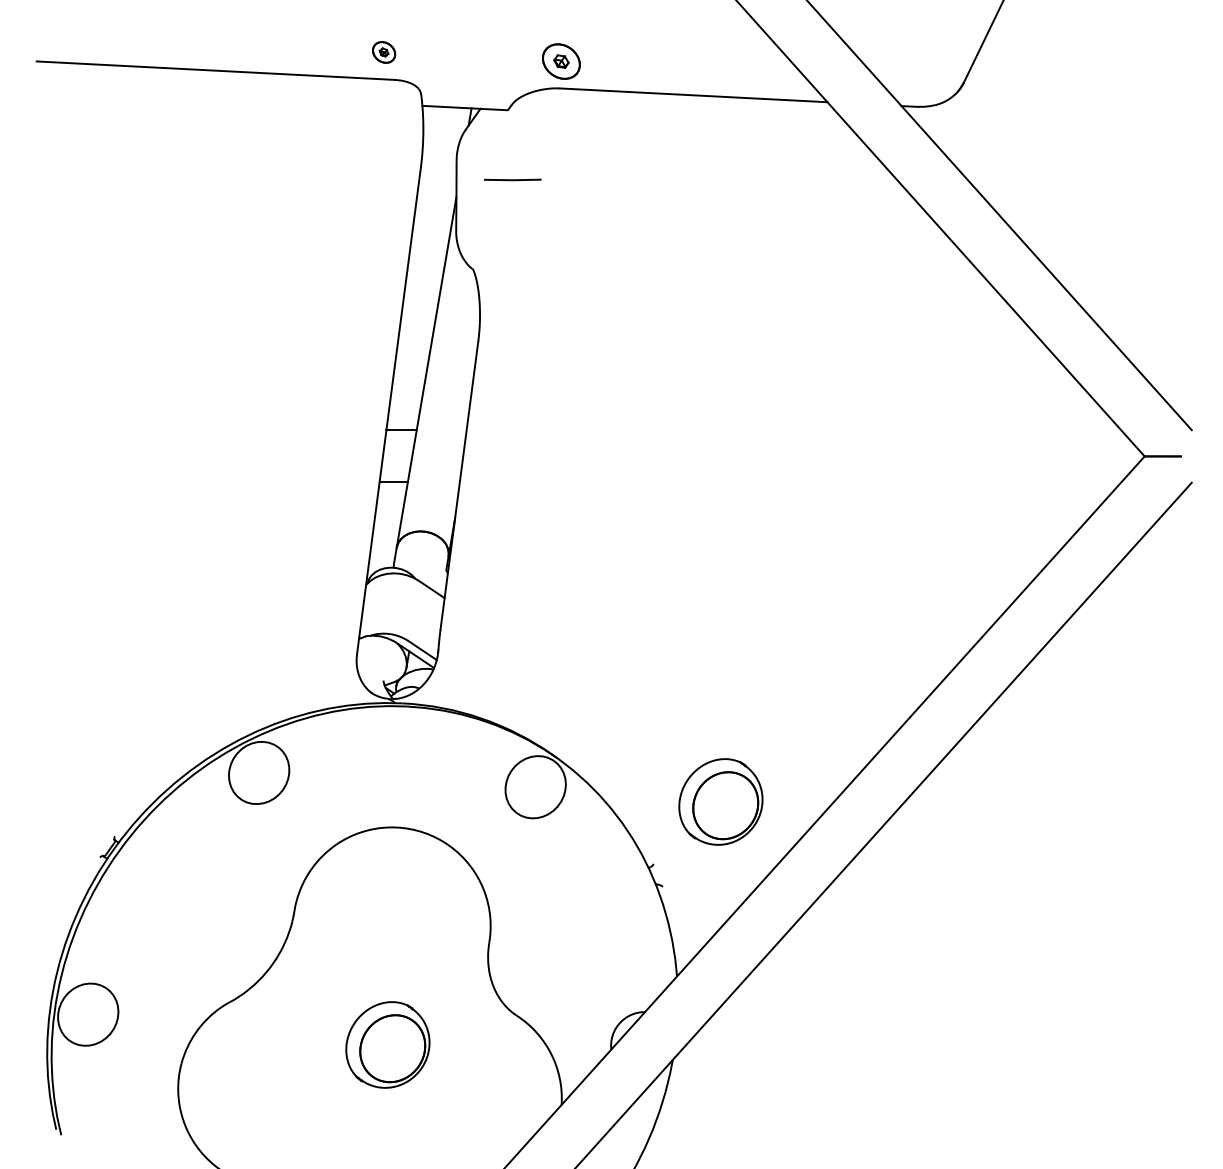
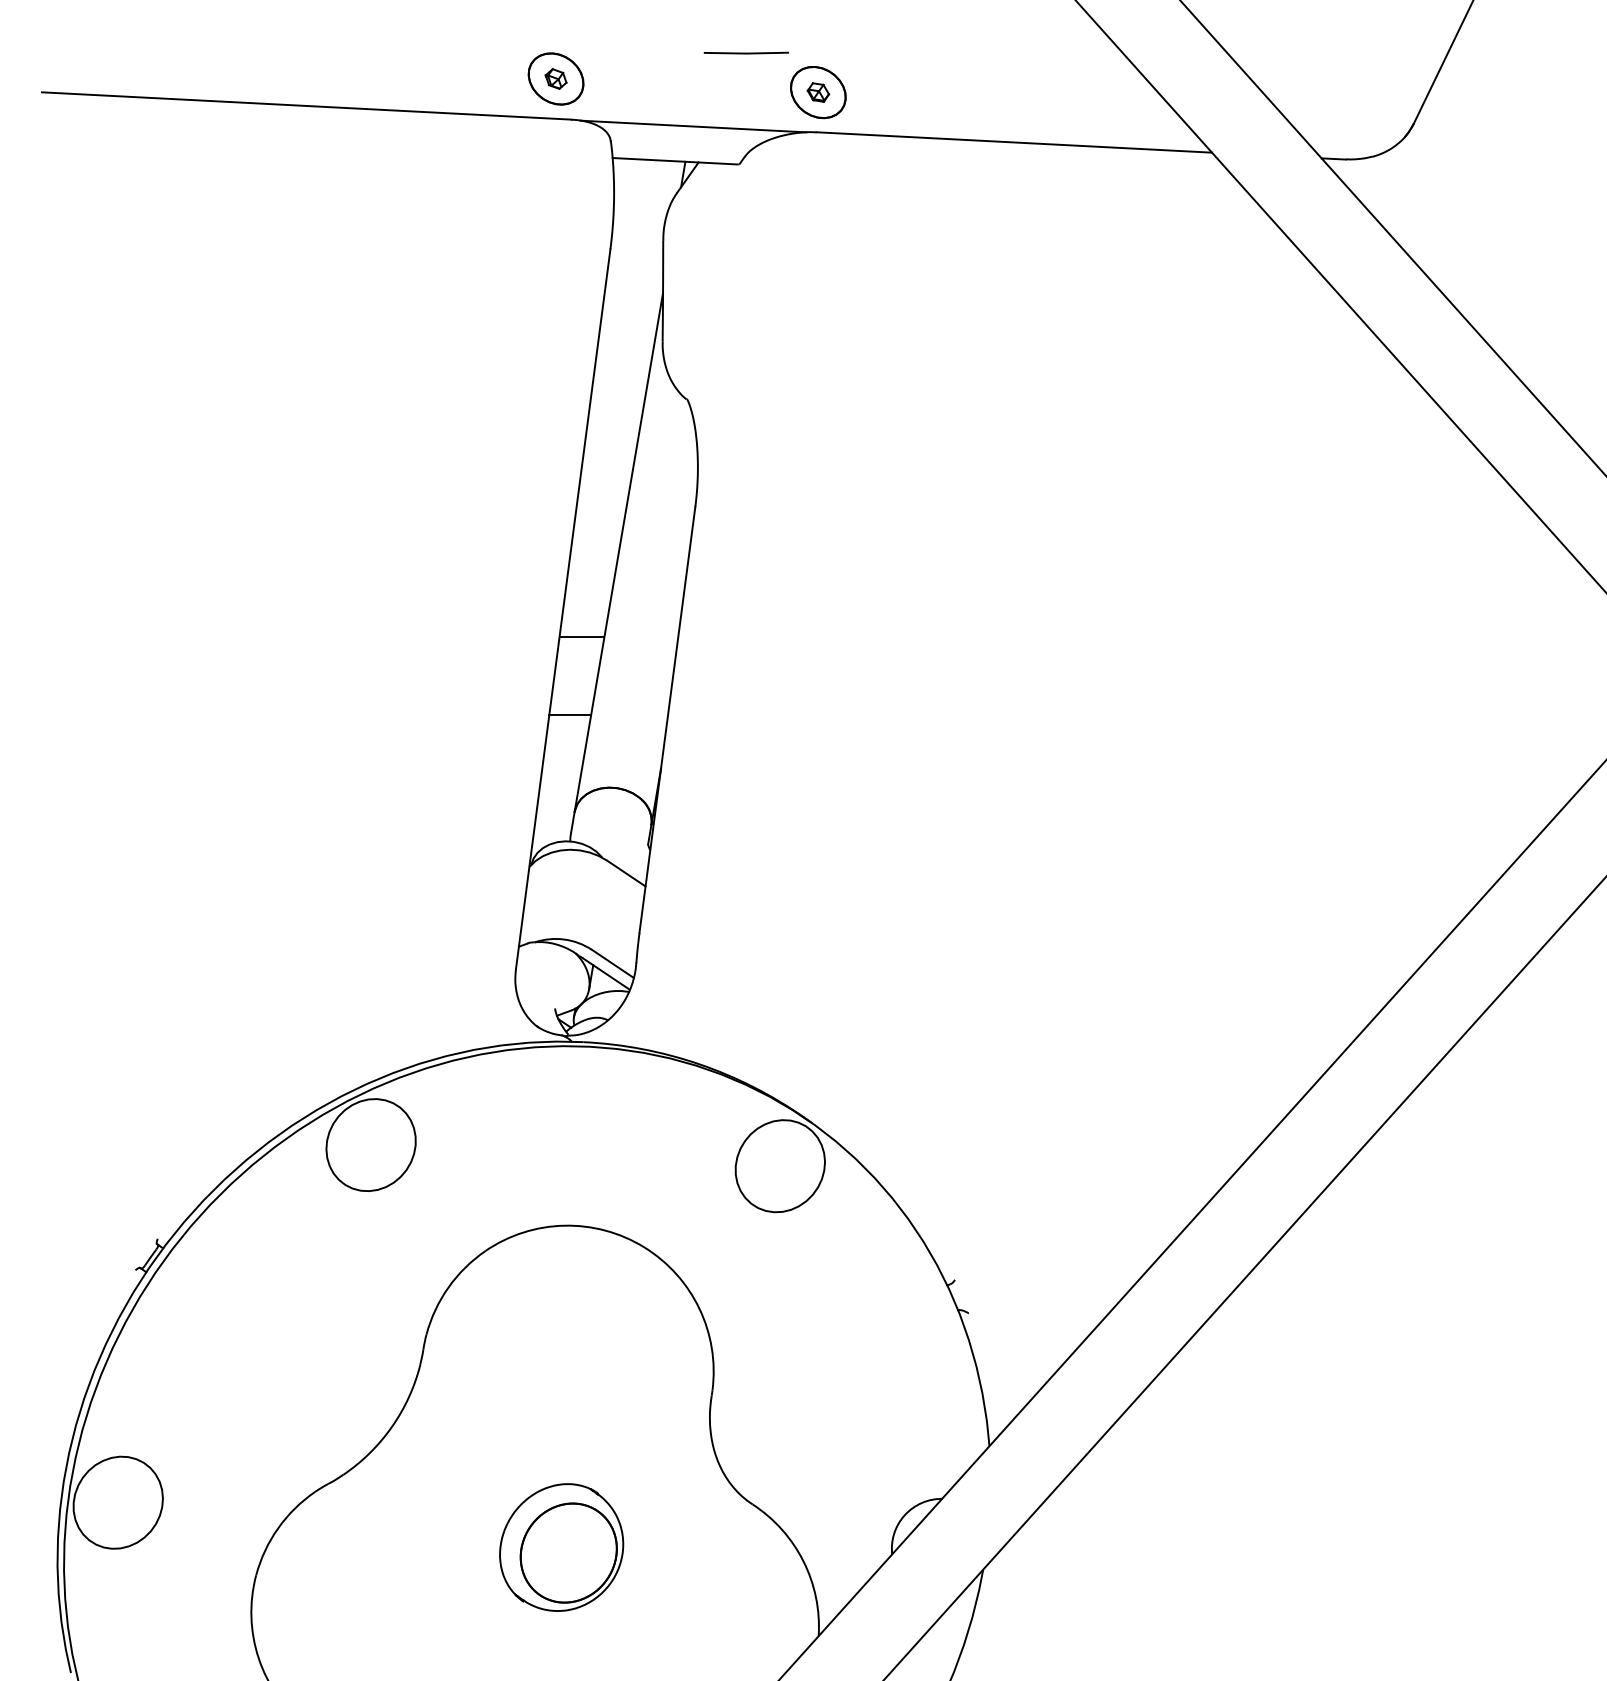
part: (383, 52) -> (555, 79), size x1.67
line: (476, 84) -> (692, 126), added
line: (512, 179) -> (745, 52), moved
part: (720, 801) -> (1053, 1187), removed

